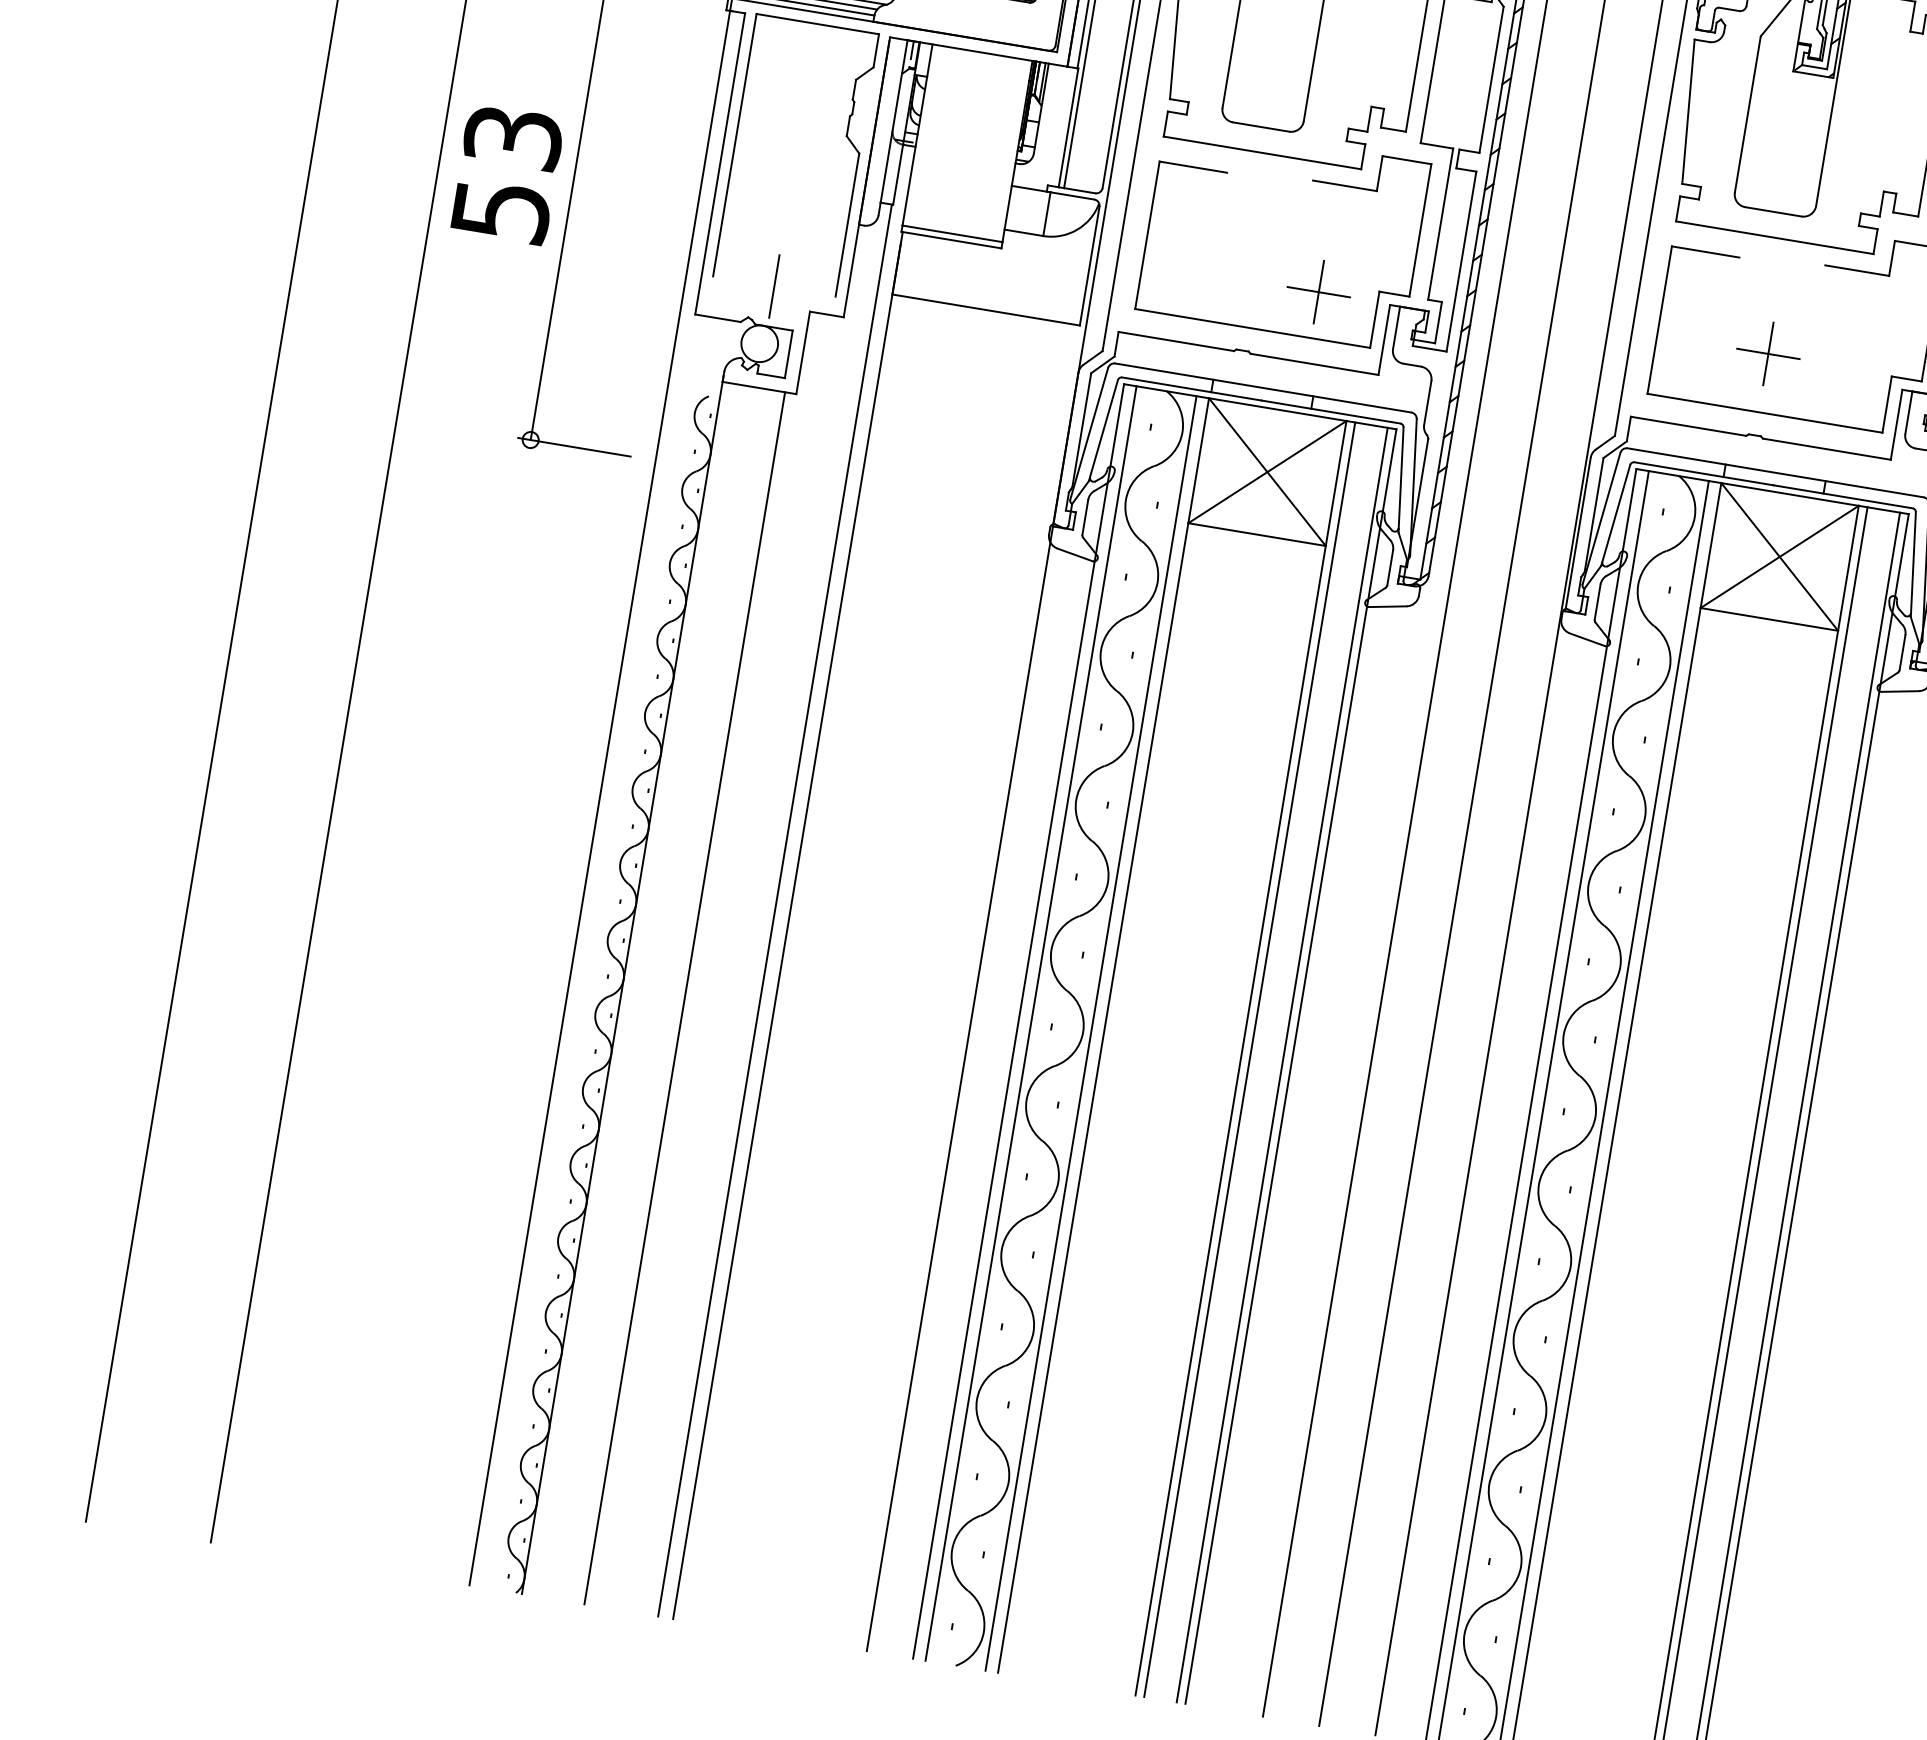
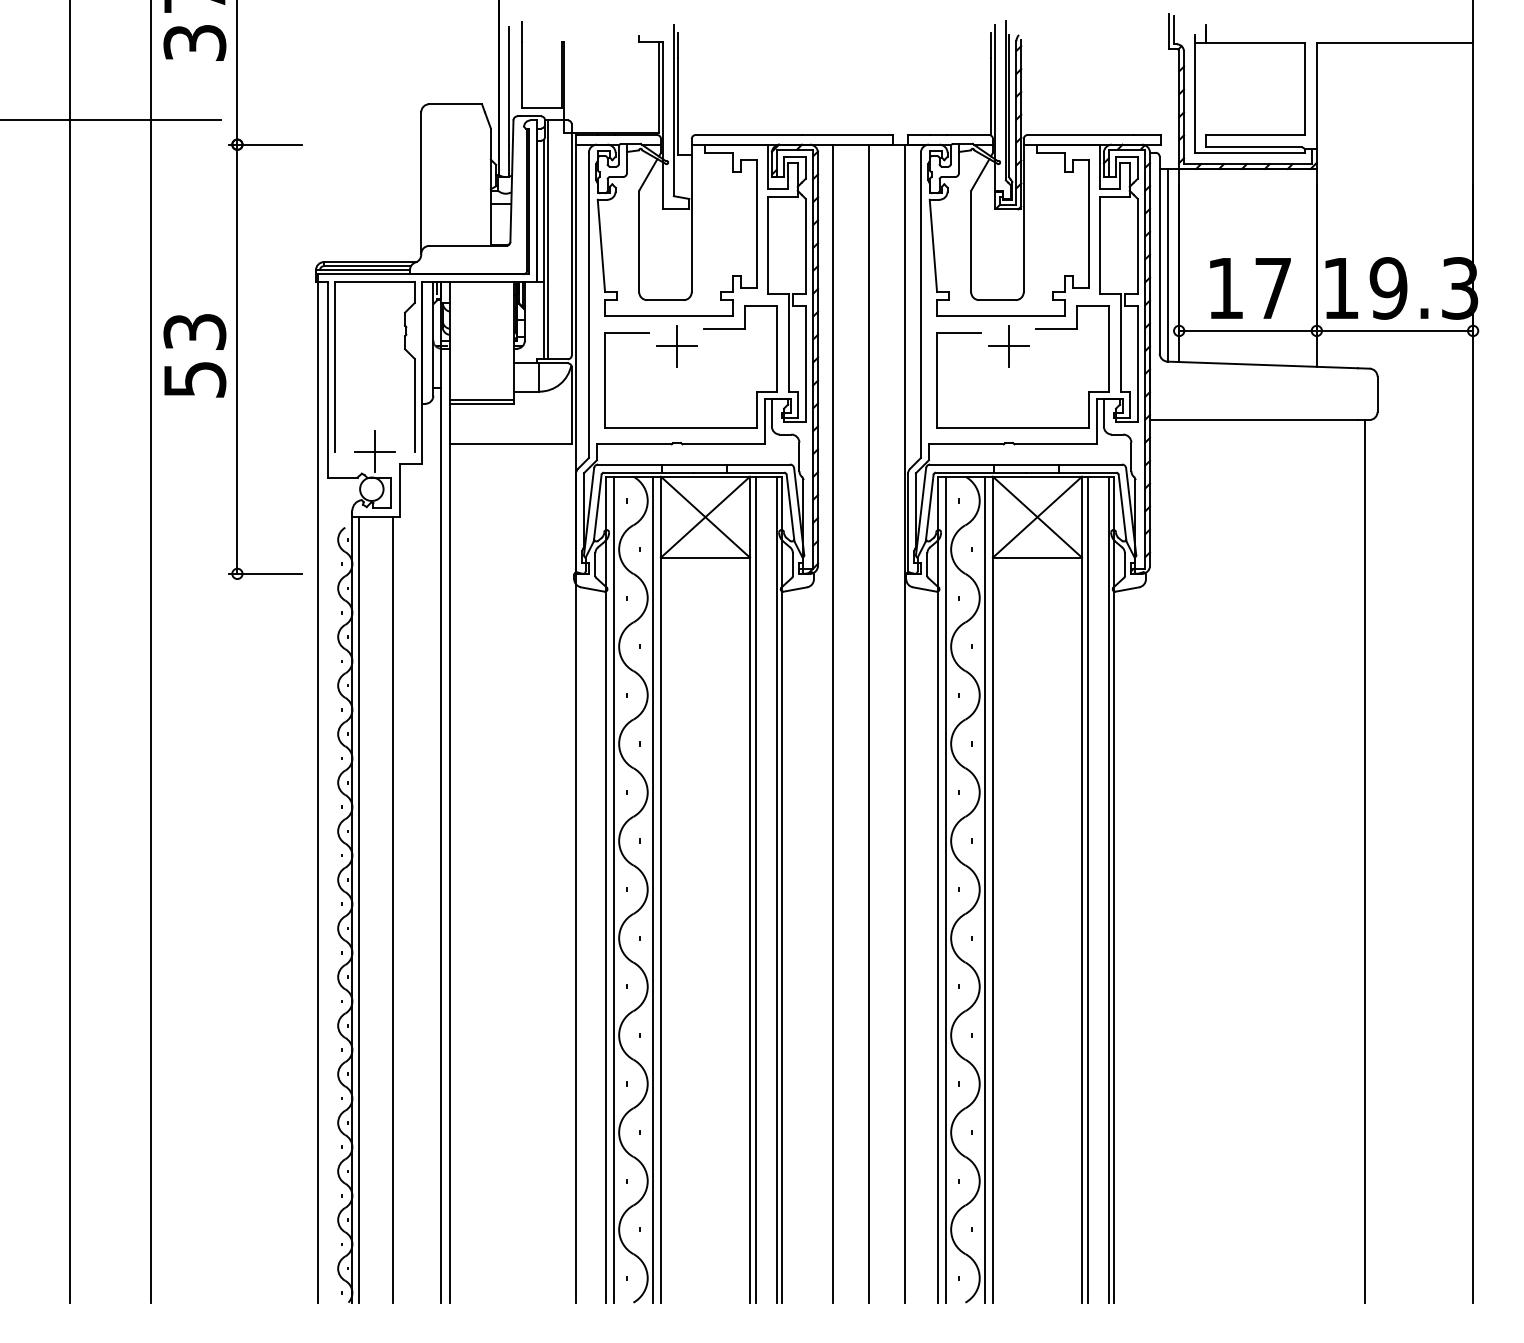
text: (506, 173) -> (194, 355), moved
line: (773, 286) -> (374, 451), added
part: (1317, 292) -> (676, 346), moved
part: (1767, 354) -> (1008, 346), moved
line: (631, 988) -> (358, 909), added

